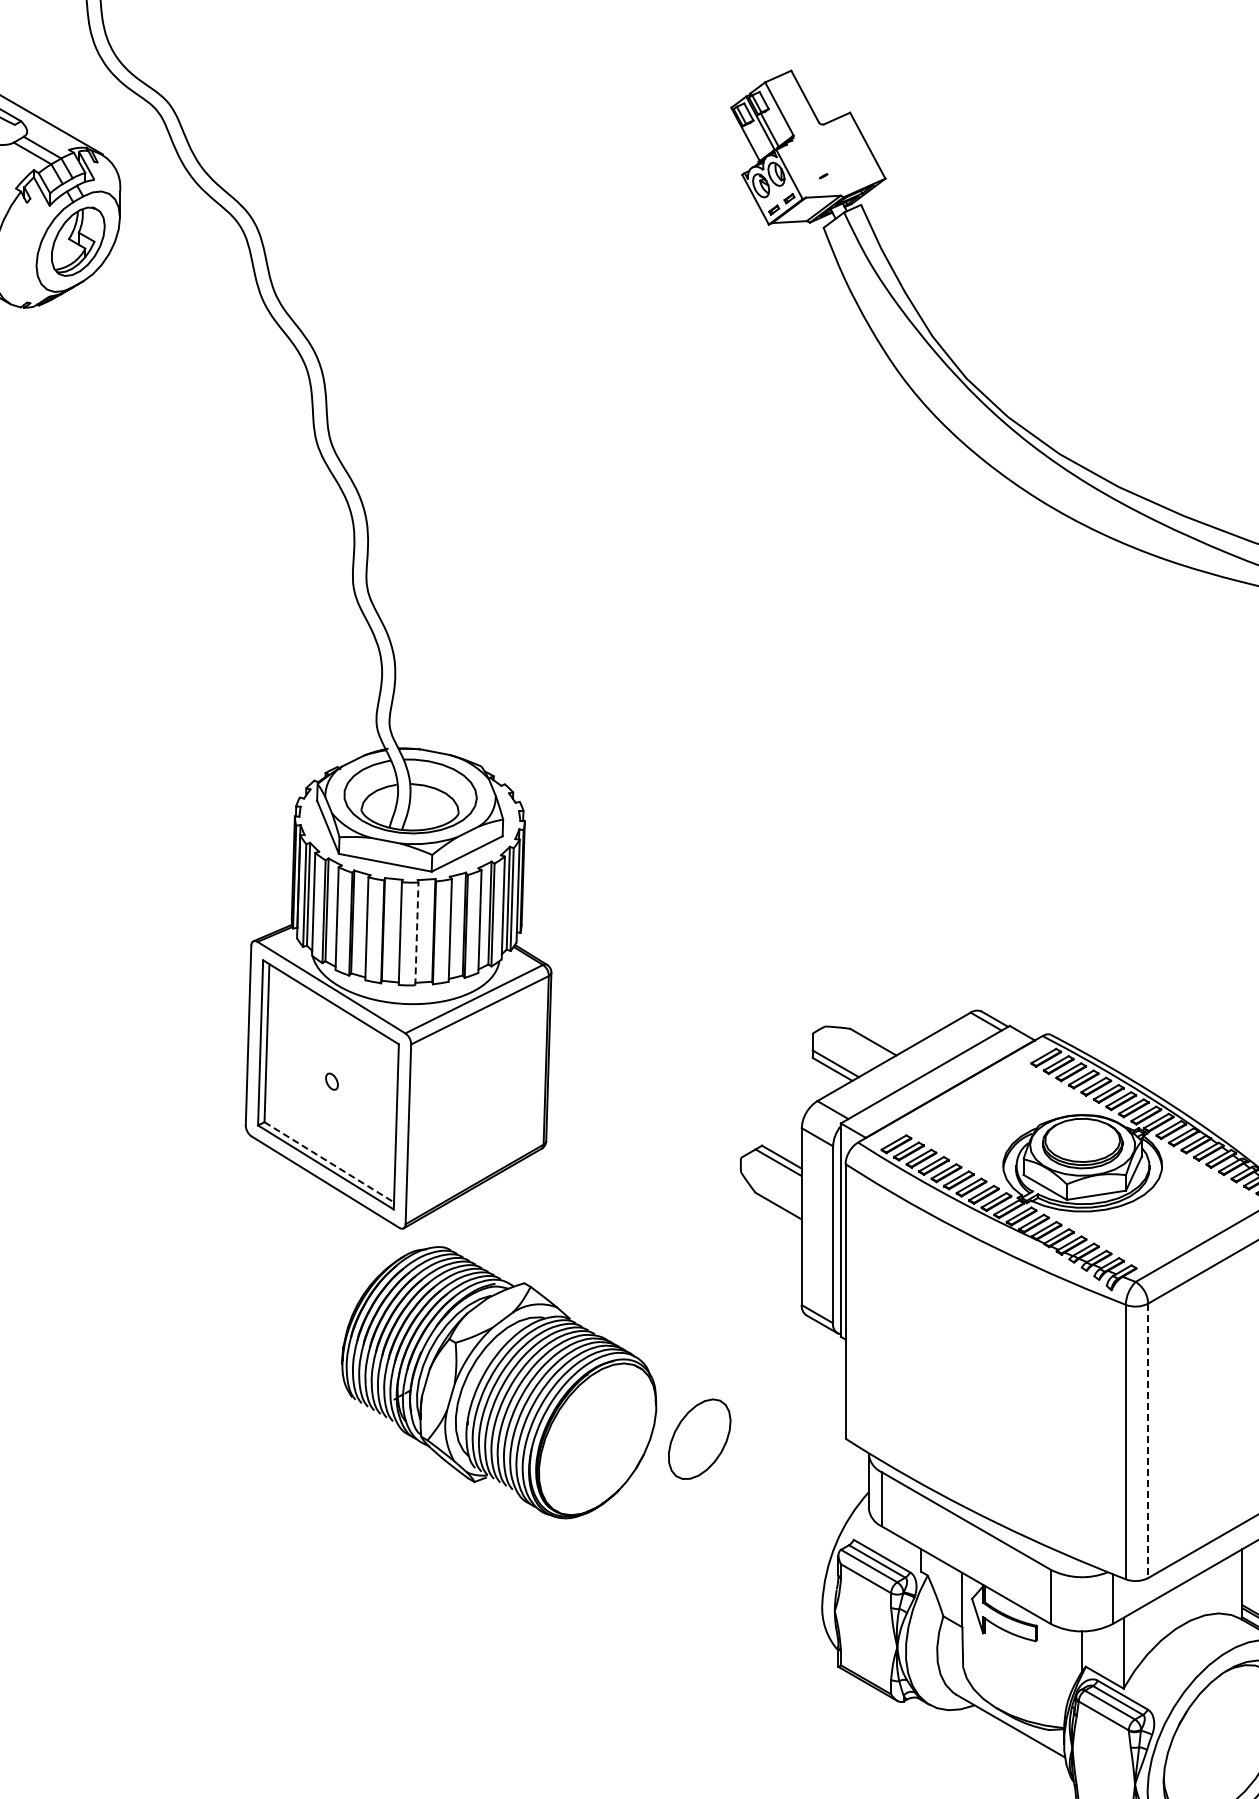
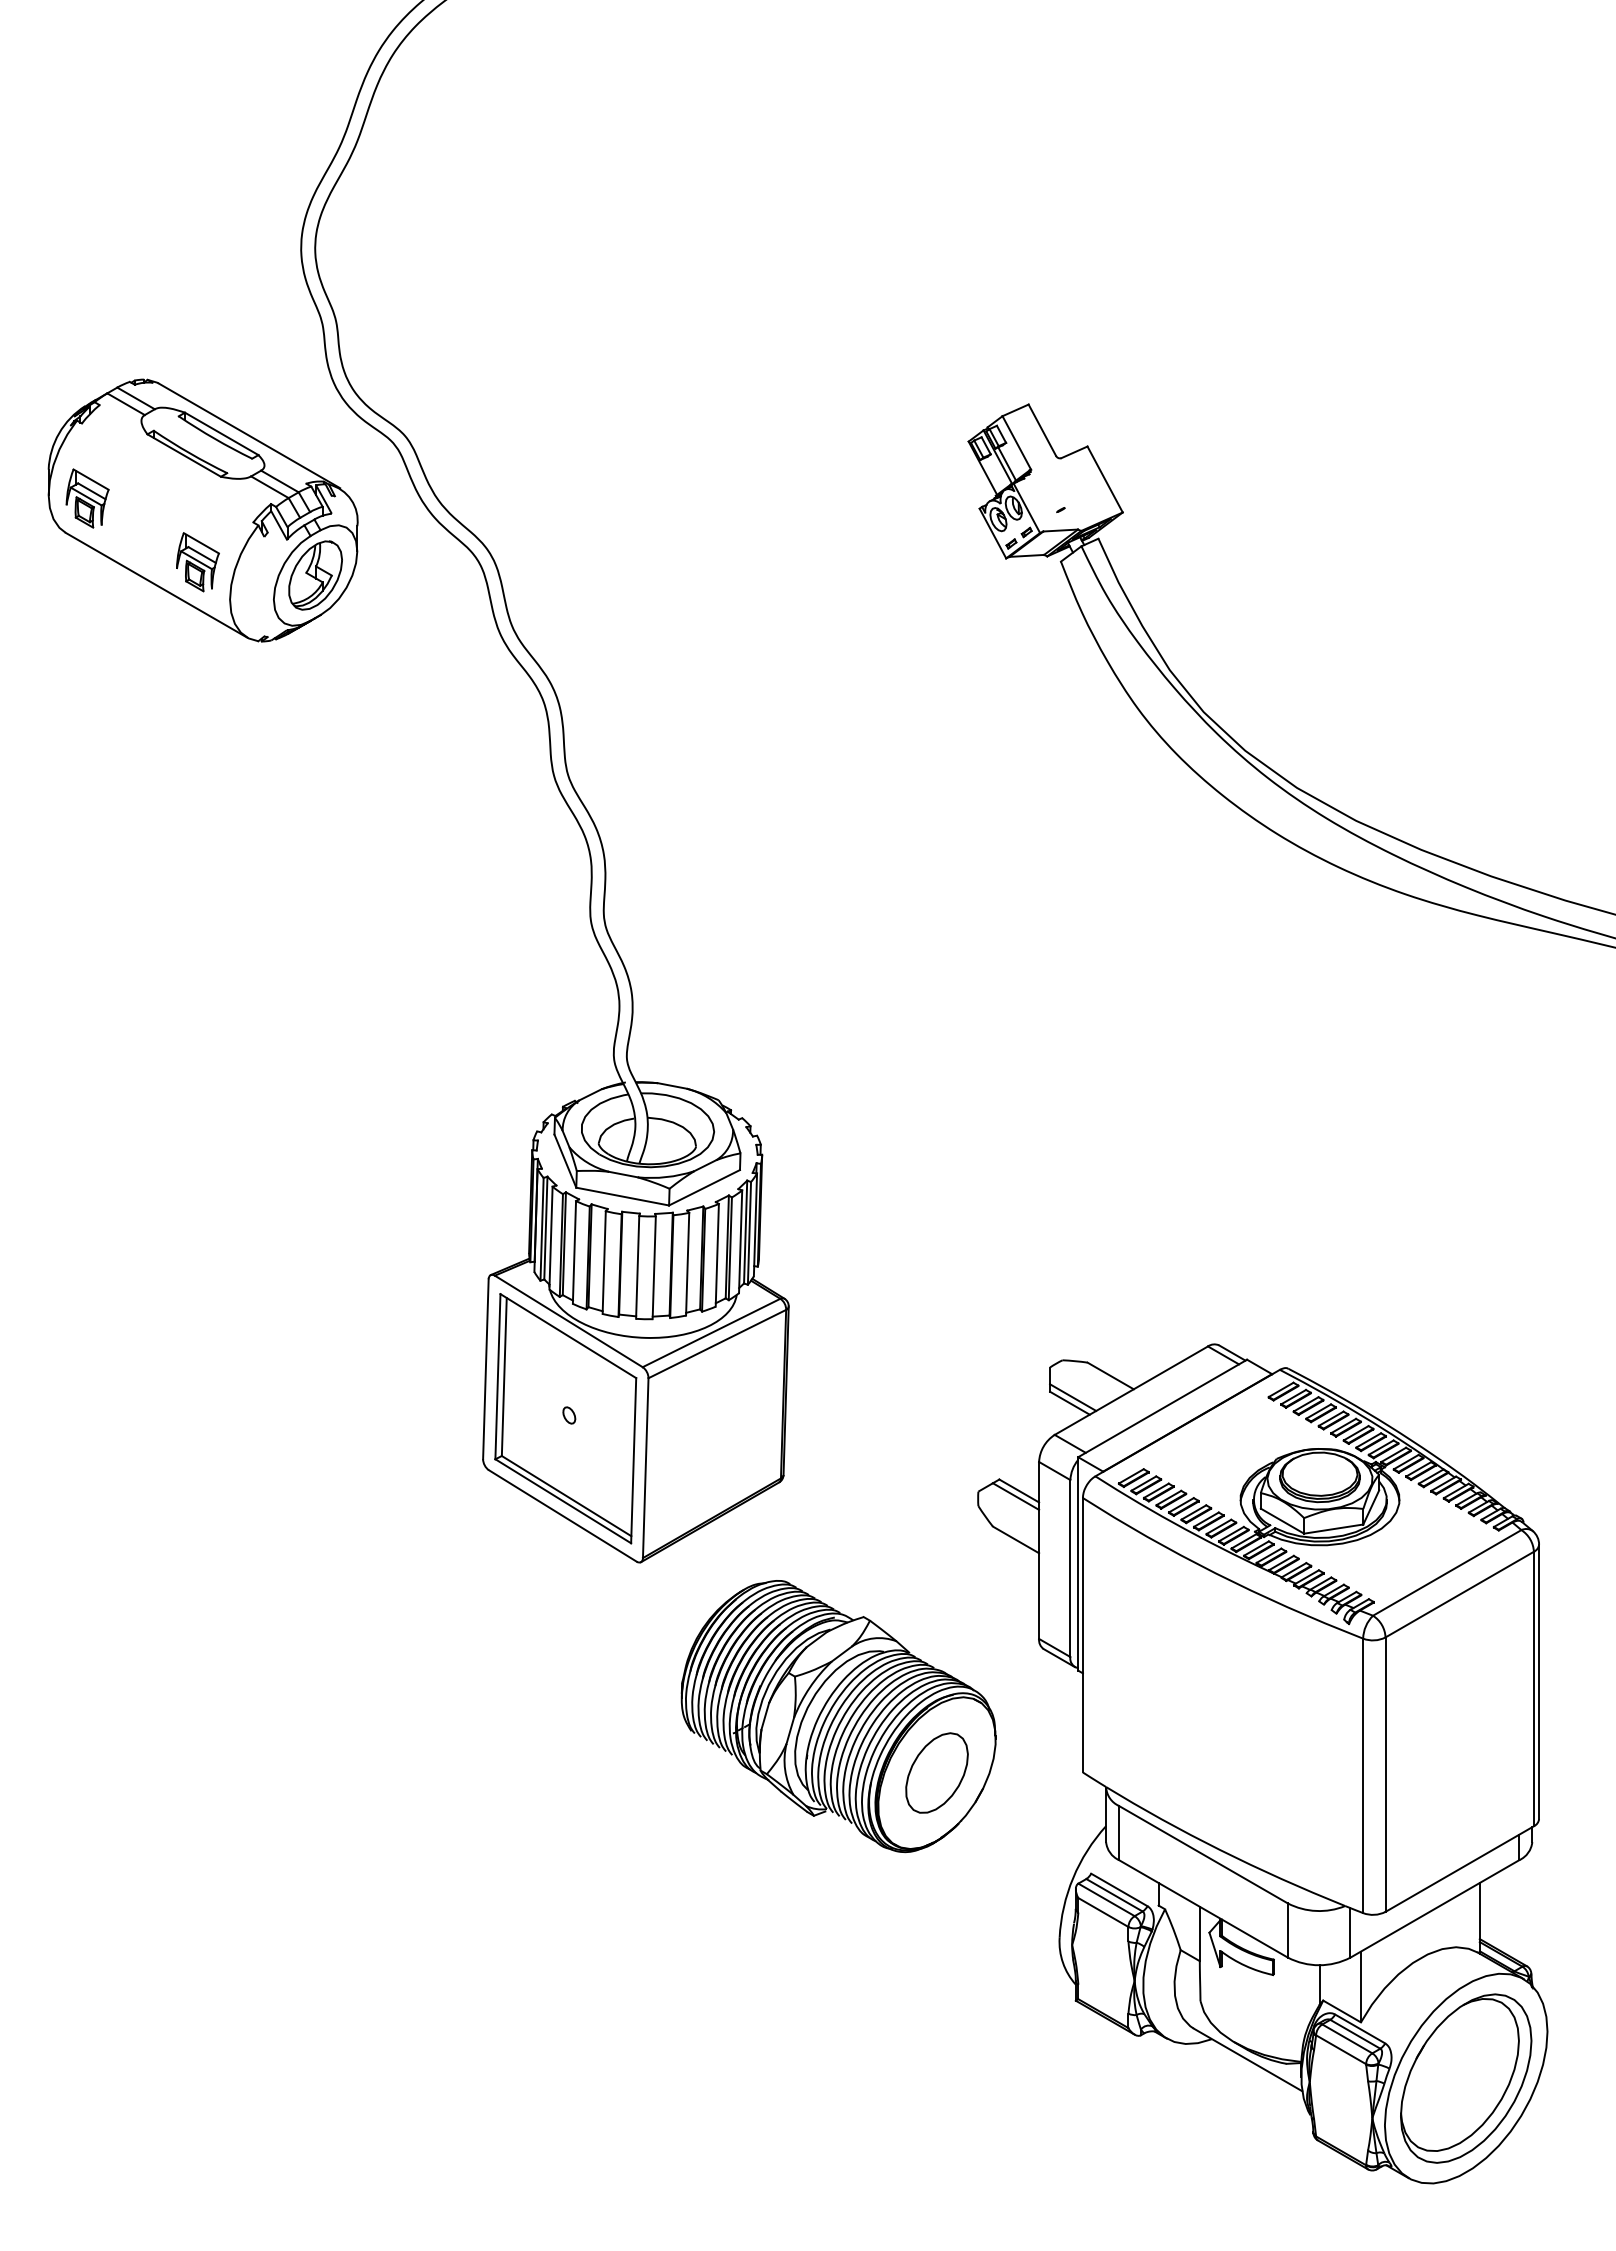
line: (417, 933) -> (654, 1267), dashed -> solid
line: (330, 1162) -> (567, 1496), dashed -> solid
part: (499, 1382) -> (838, 1716), moved
line: (1148, 1441) -> (1385, 1775), dashed -> solid

